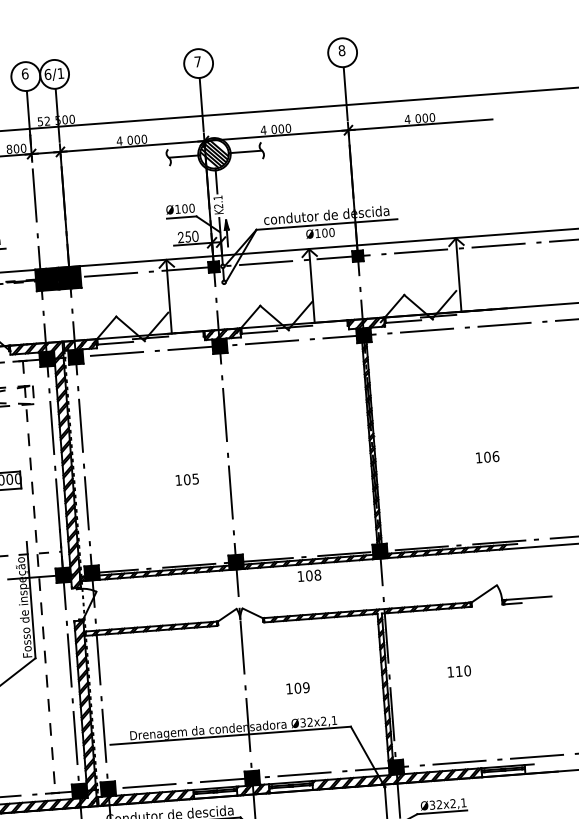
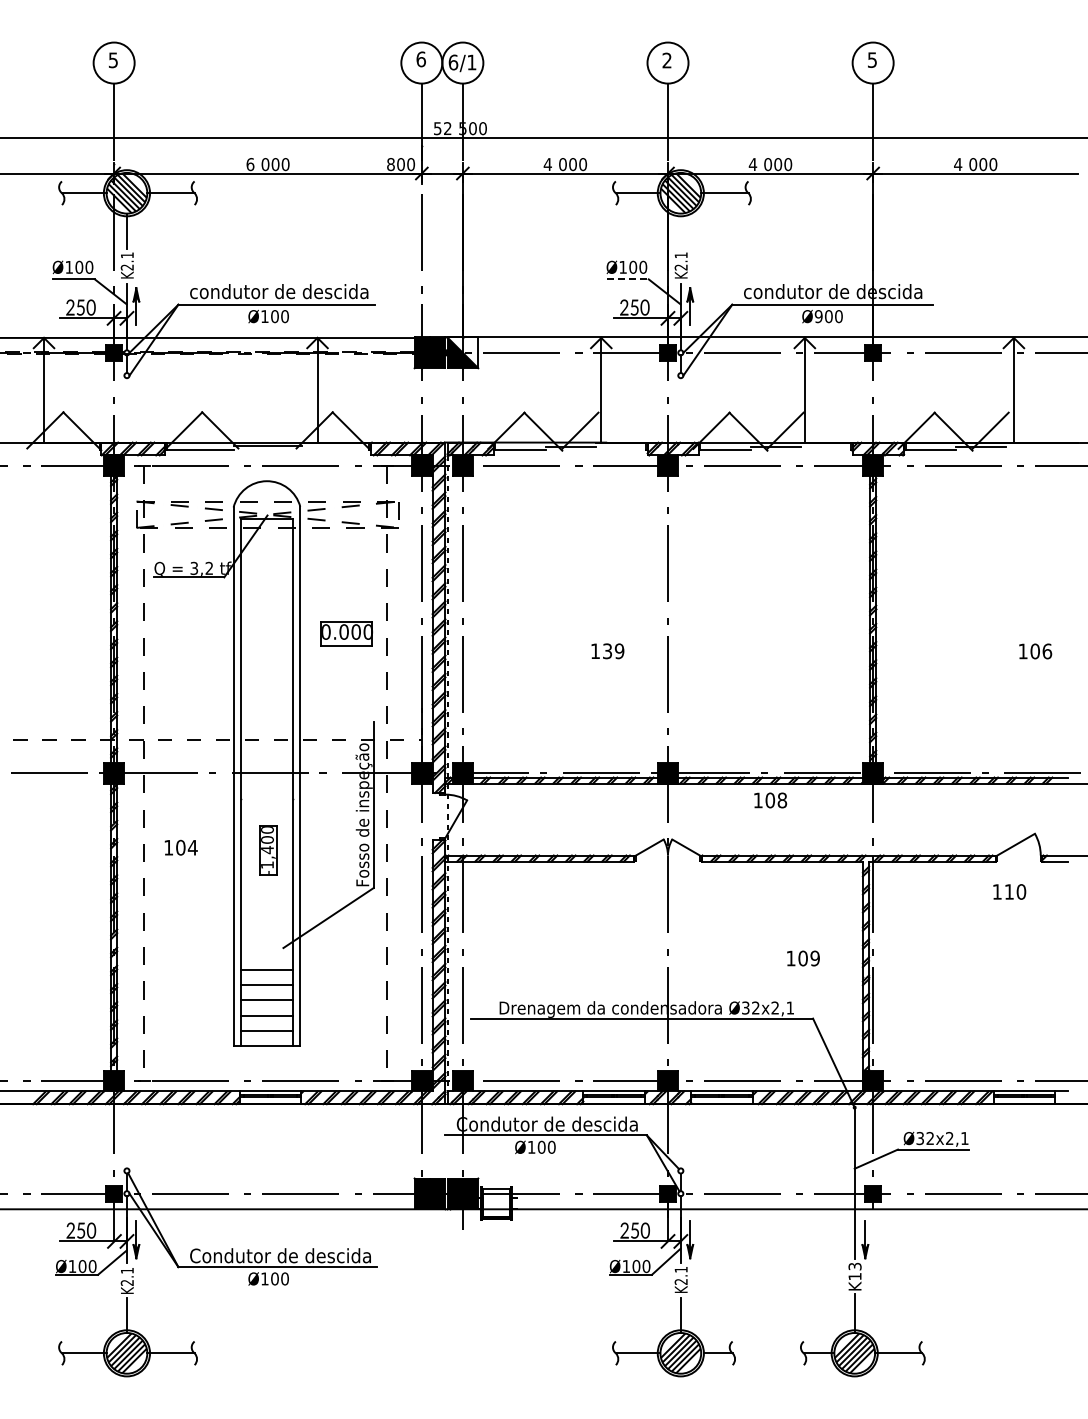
text: (341, 50) -> (872, 59), 8 -> 5
text: (197, 61) -> (666, 60), 7 -> 2
line: (216, 181) -> (680, 231), removed
line: (182, 217) -> (628, 279), solid -> dashed
text: (317, 233) -> (818, 316), Ø100 -> Ø900
fill: (69, 277) -> (462, 352), removed
text: (191, 479) -> (613, 651), 105 -> 139
text: (459, 671) -> (1009, 891), moved
text: (298, 688) -> (803, 958), moved

